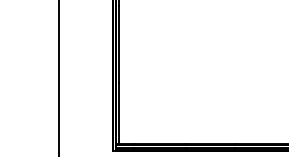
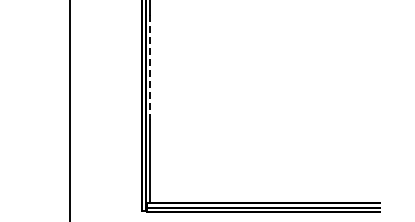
line: (119, 44) -> (150, 67), solid -> dashed

